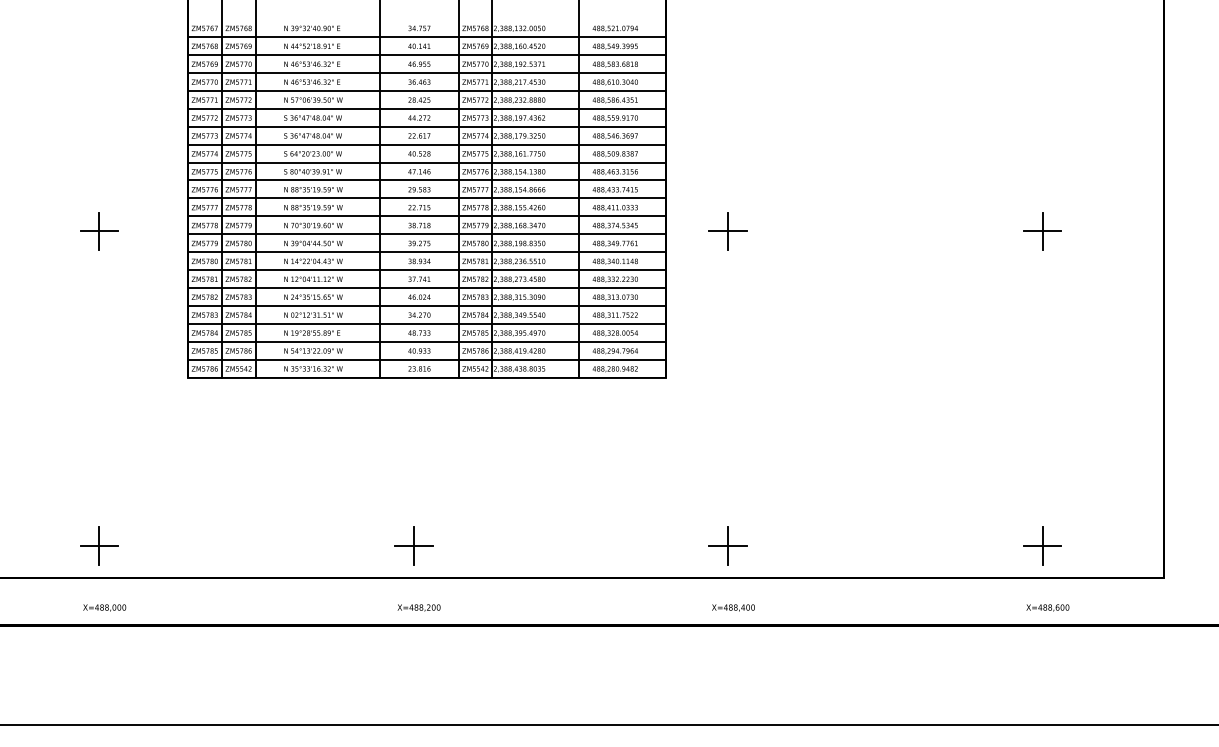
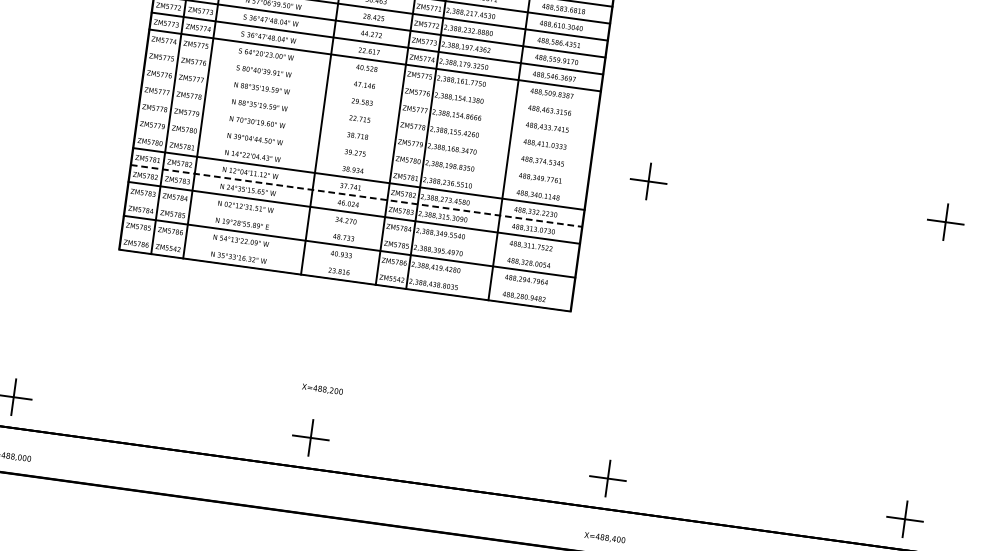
line: (426, 162) -> (372, 77), removed
line: (426, 180) -> (370, 94), removed
line: (426, 198) -> (367, 111), removed
line: (426, 216) -> (365, 128), removed
part: (99, 231) -> (54, 100), removed
line: (426, 234) -> (363, 145), removed
line: (426, 252) -> (360, 162), removed
line: (426, 287) -> (356, 195), solid -> dashed
line: (426, 323) -> (351, 229), removed
line: (426, 359) -> (346, 263), removed
text: (418, 607) -> (322, 389), moved

